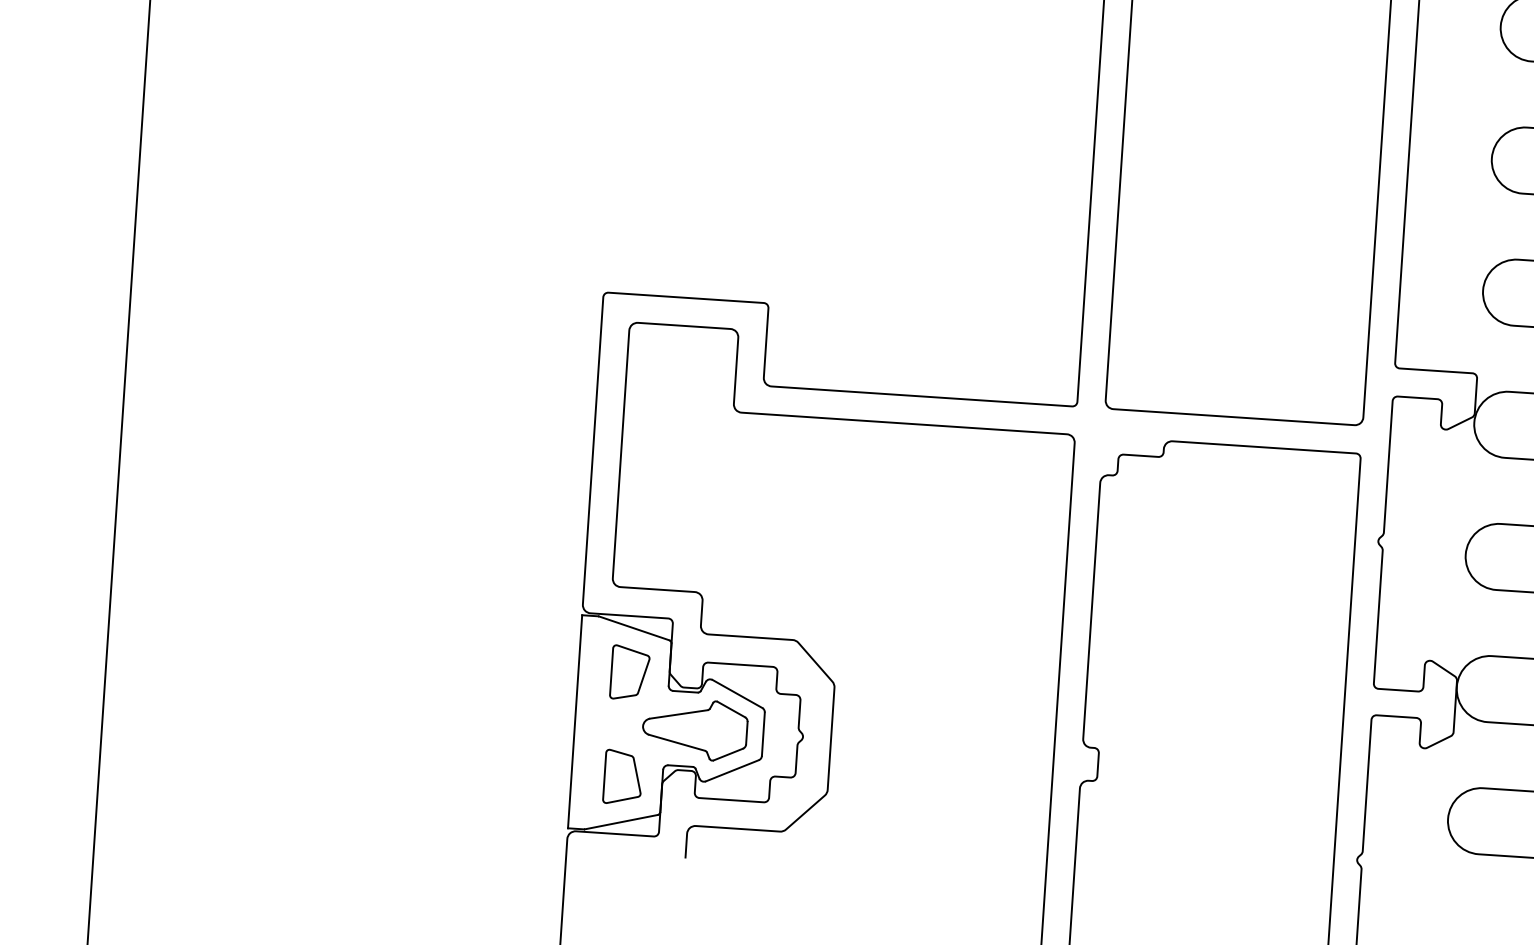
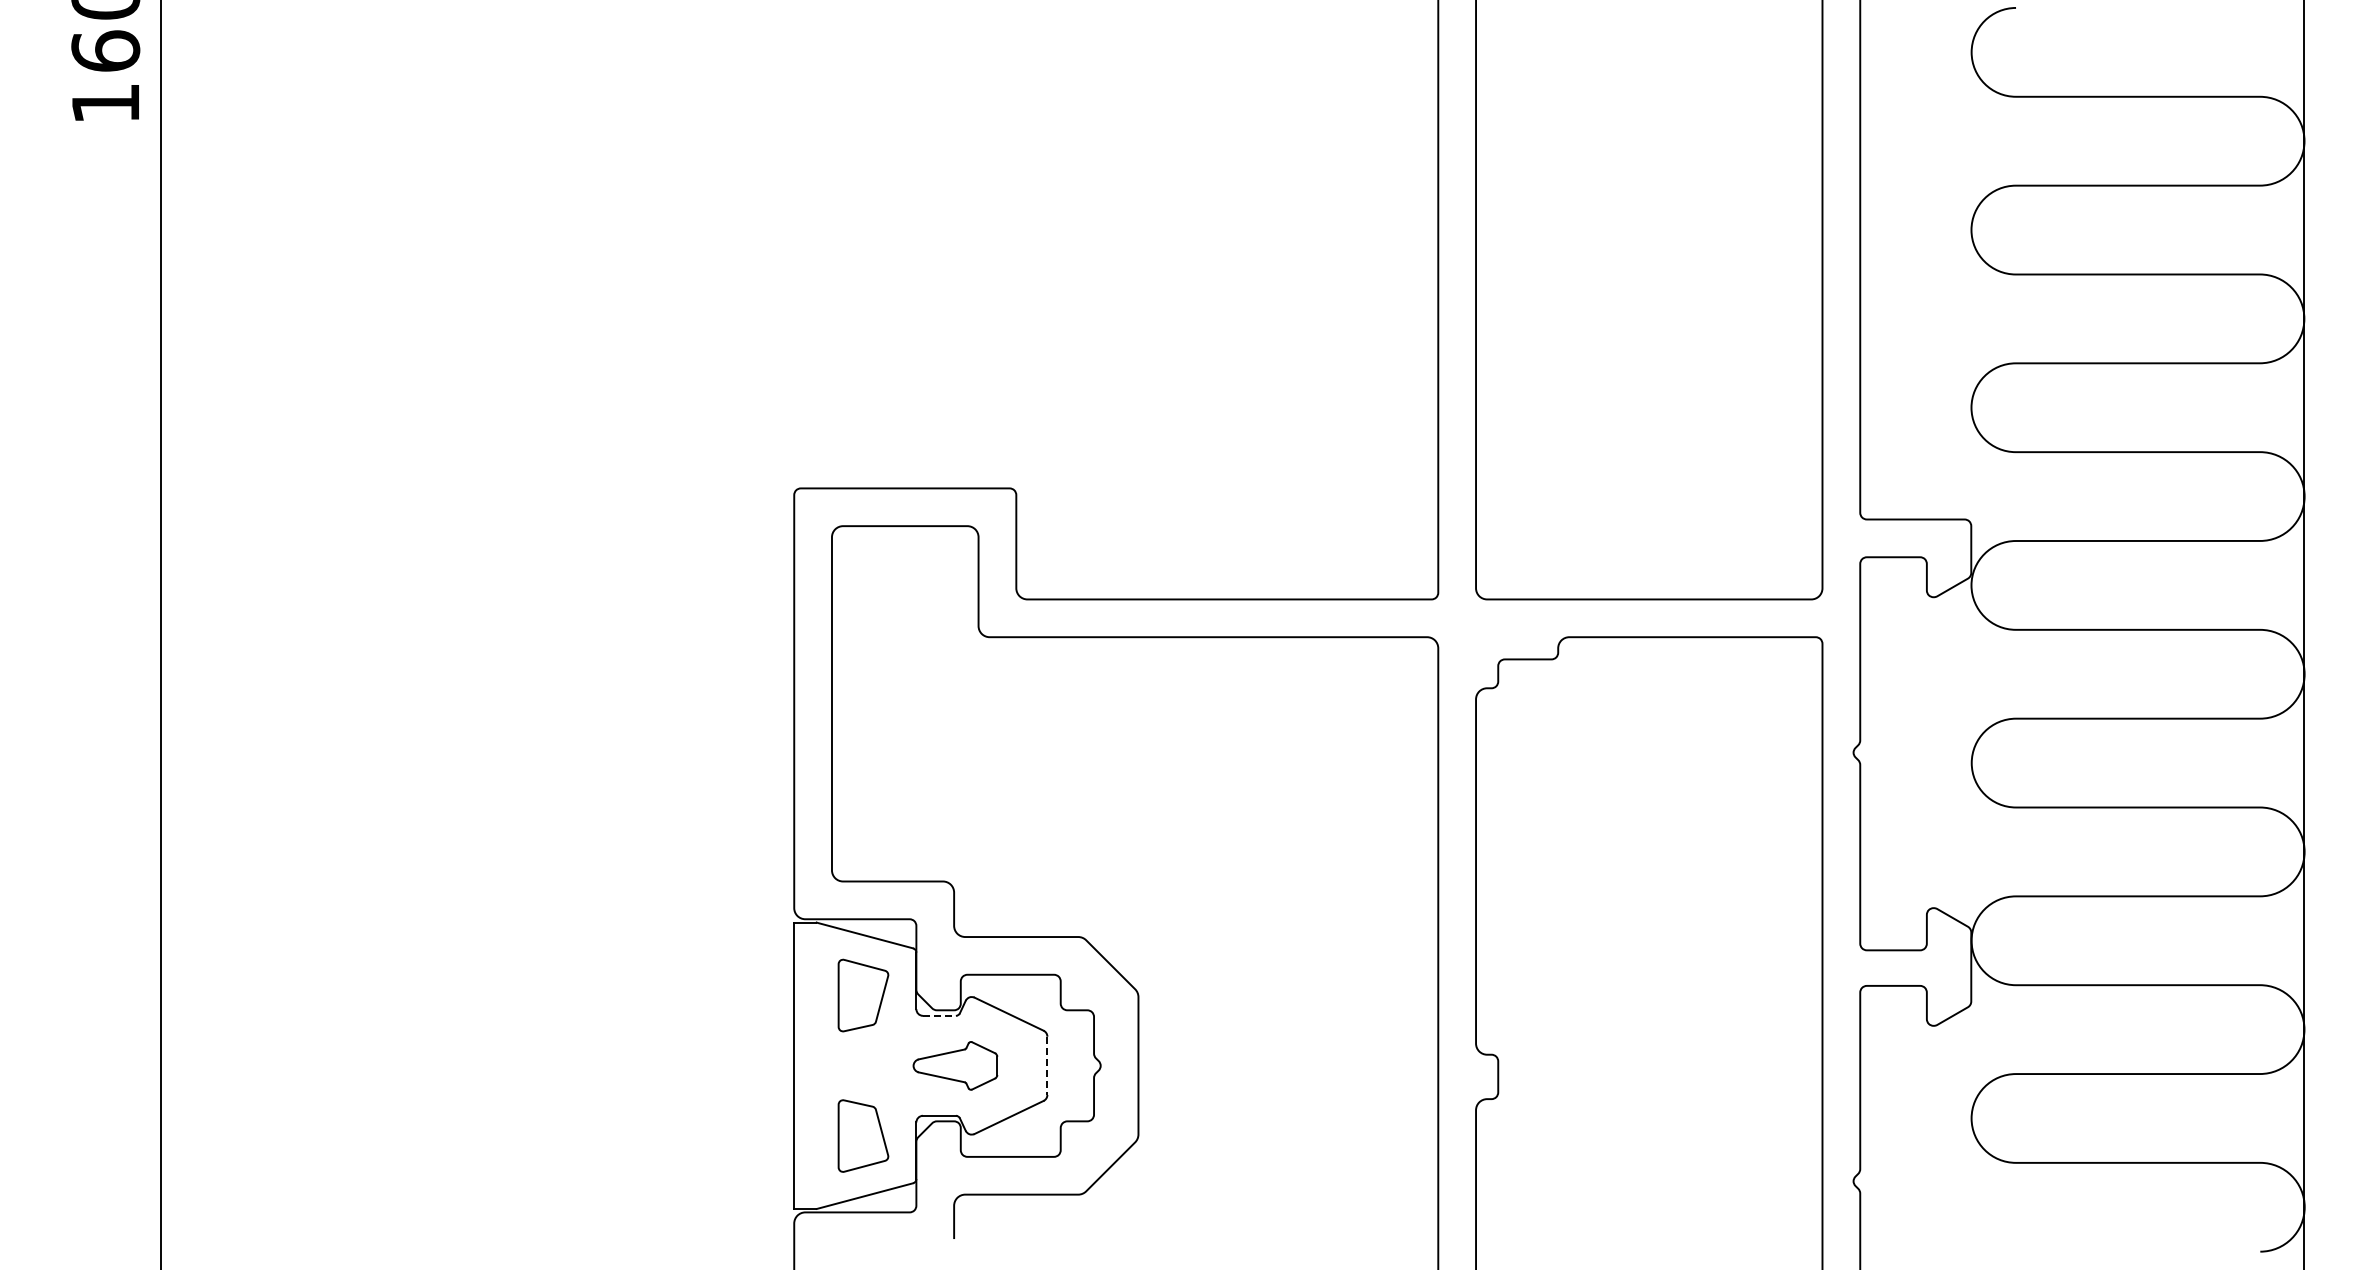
line: (685, 691) -> (939, 1015), solid -> dashed
part: (695, 729) -> (955, 1065), size x0.6
line: (763, 734) -> (1047, 1066), solid -> dashed

